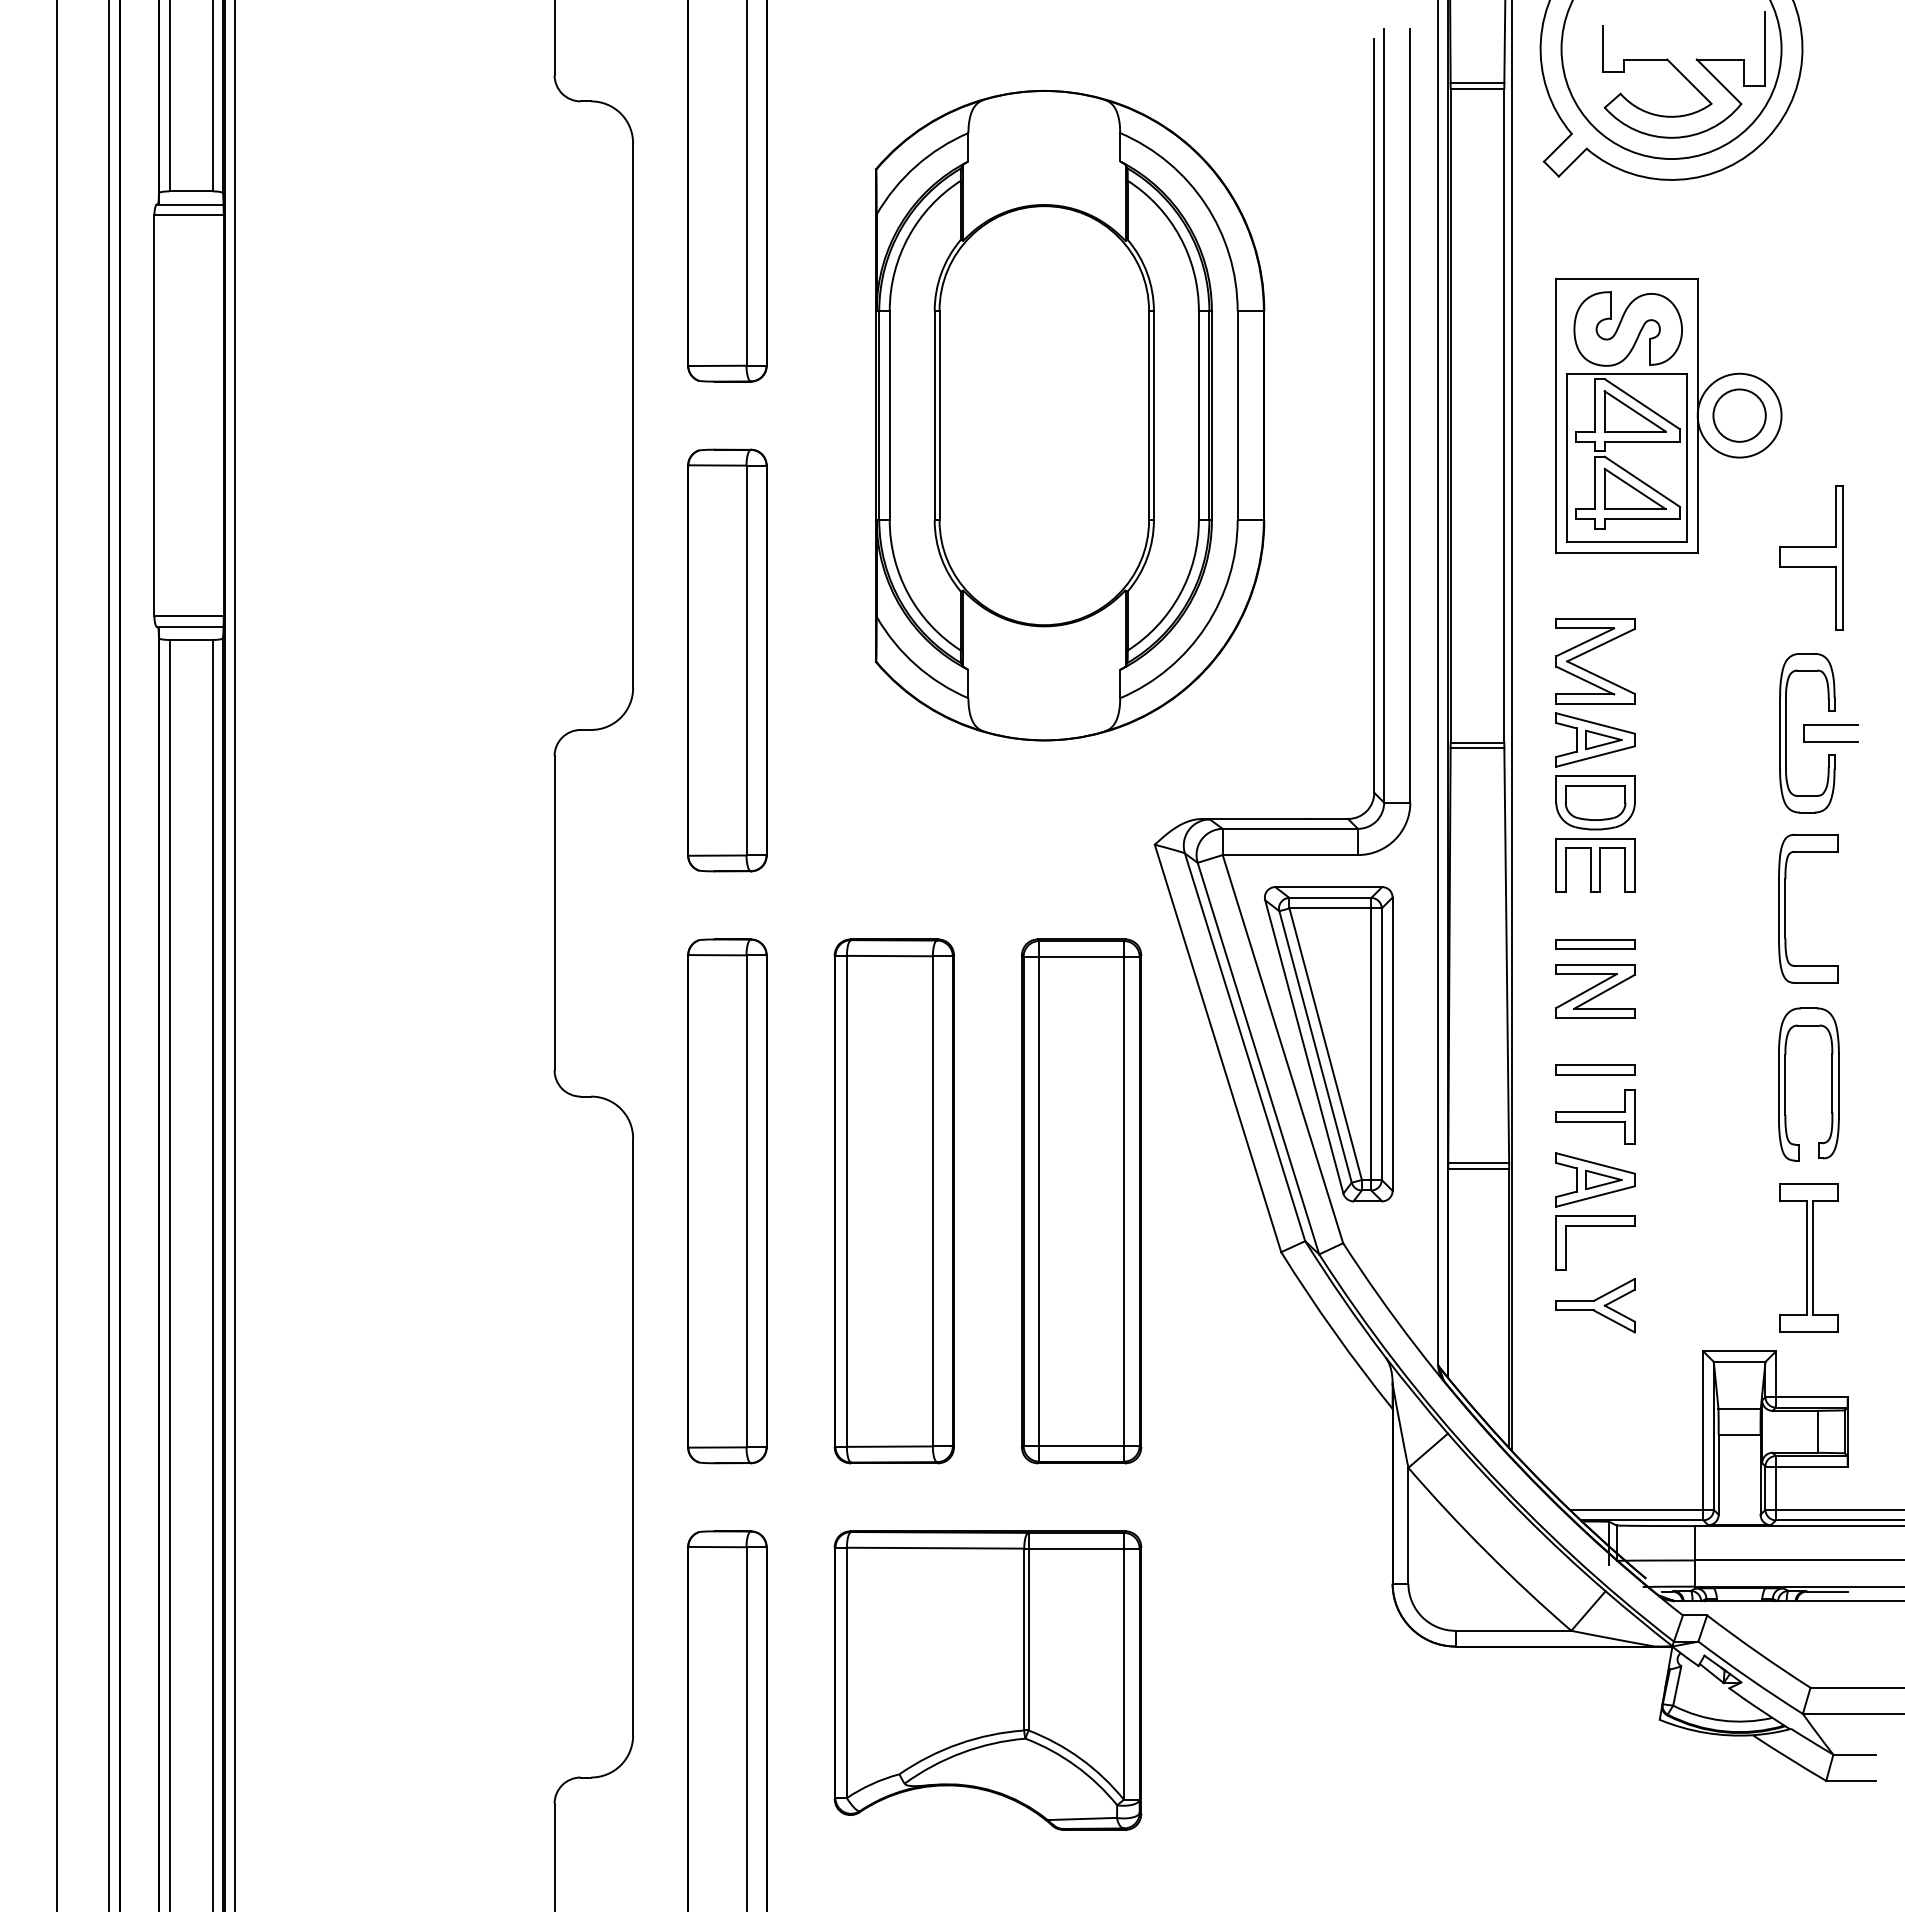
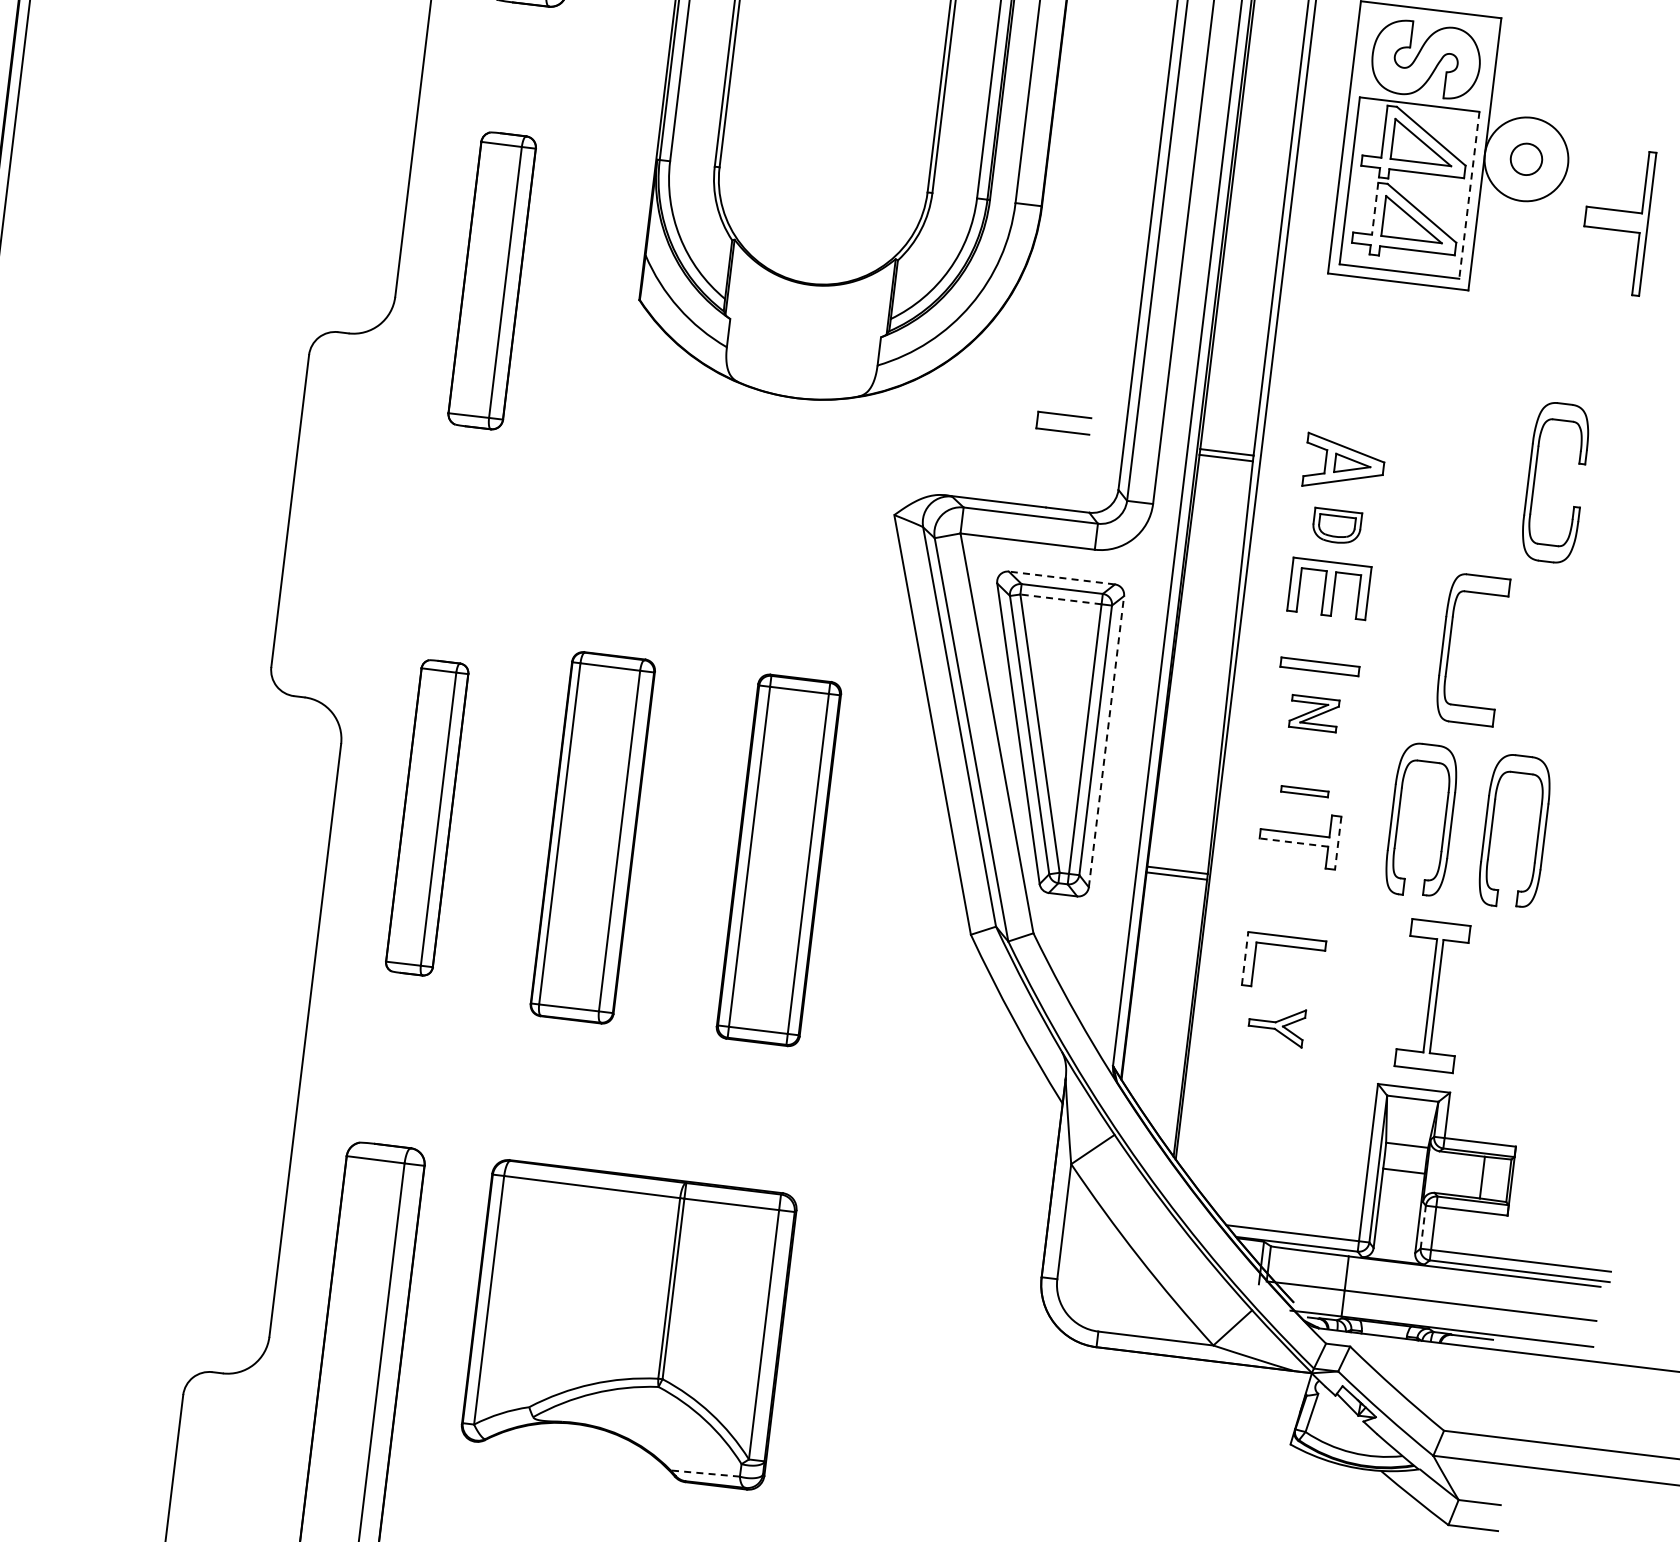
circle: (1739, 415) -> (1526, 159), size x0.6
line: (1687, 458) -> (1469, 195), solid -> dashed
line: (1595, 483) -> (1375, 209), solid -> dashed
part: (1811, 557) -> (1616, 220), moved
part: (1590, 651) -> (1350, 375), removed
part: (727, 660) -> (492, 280), size x0.7
part: (1830, 725) -> (1064, 415), moved
part: (1595, 802) -> (1336, 526), size x0.6
line: (1328, 887) -> (1061, 578), solid -> dashed
line: (1330, 908) -> (1061, 599), solid -> dashed
part: (1785, 908) -> (1449, 646), moved
part: (1595, 991) -> (1314, 713), size x0.6
line: (1392, 1044) -> (1106, 741), solid -> dashed
part: (1595, 1069) -> (1304, 791), size x0.6
part: (1691, 1084) -> (1398, 817), added
line: (1634, 1117) -> (1337, 843), solid -> dashed
line: (1590, 1121) -> (1293, 842), solid -> dashed
part: (1595, 1179) -> (1291, 900), removed
part: (727, 1201) -> (427, 817), size x0.6
part: (893, 1201) -> (592, 837), size x0.7
part: (1081, 1201) -> (778, 860), size x0.7
line: (1556, 1242) -> (1245, 958), solid -> dashed
part: (1808, 1257) -> (1432, 995), moved
part: (1595, 1305) -> (1276, 1025), size x0.7
line: (1765, 1488) -> (1423, 1227), solid -> dashed
line: (1082, 1818) -> (705, 1473), solid -> dashed

